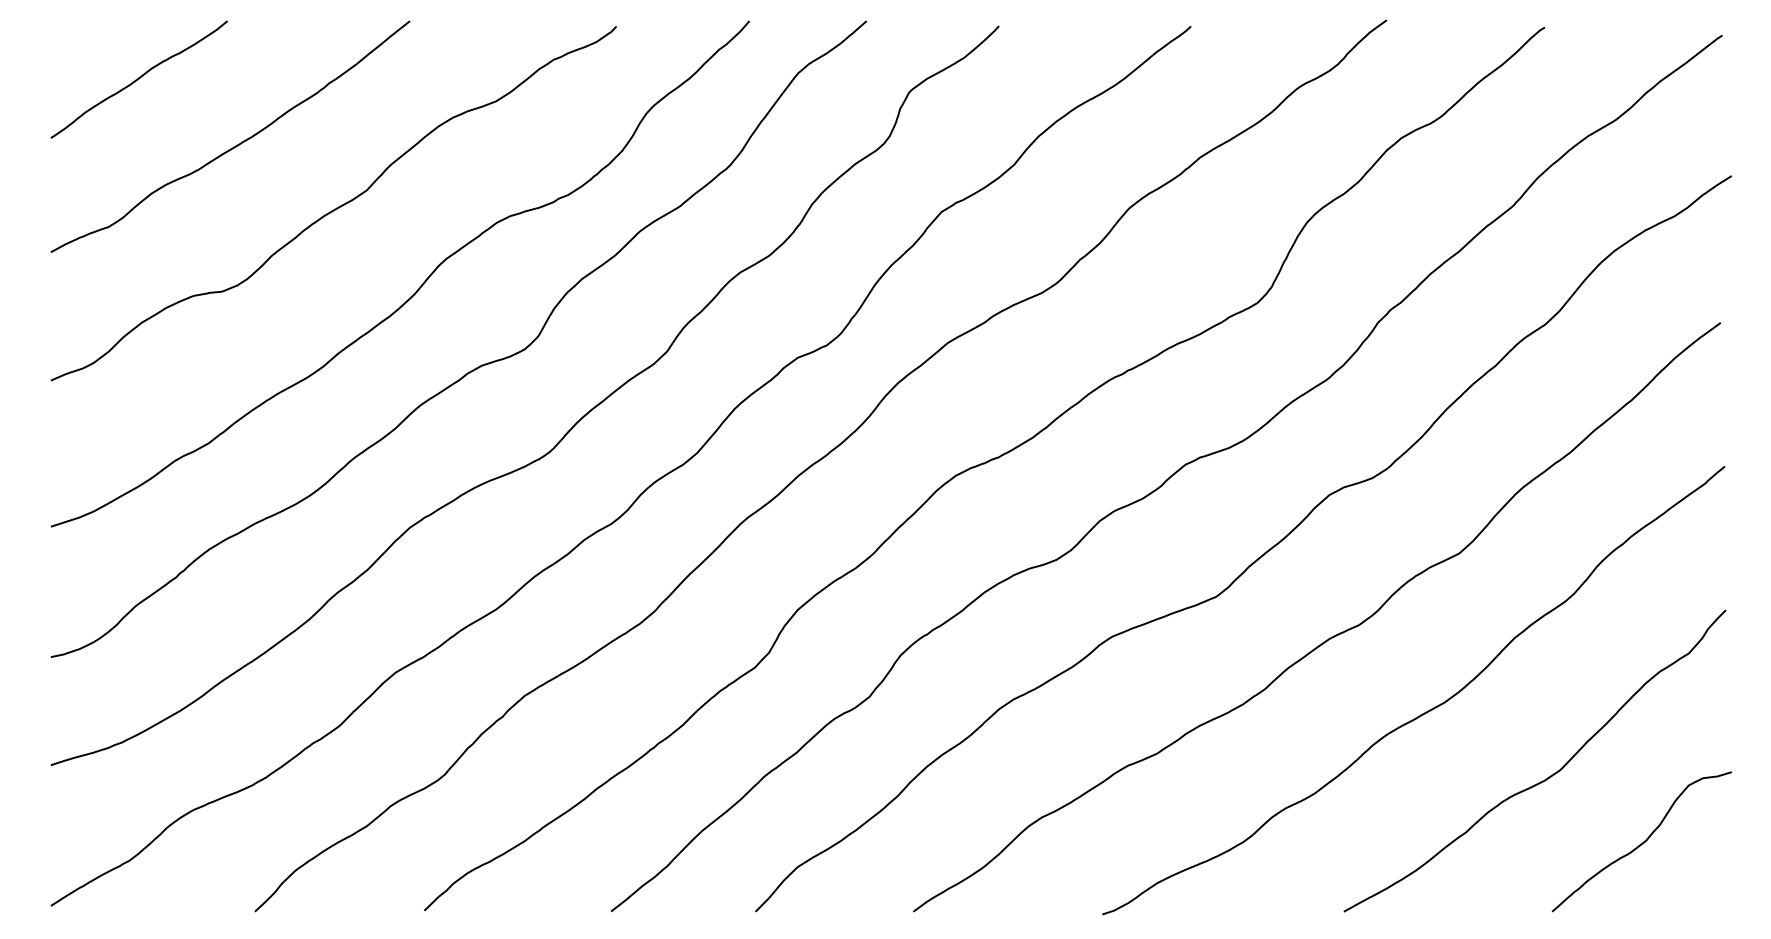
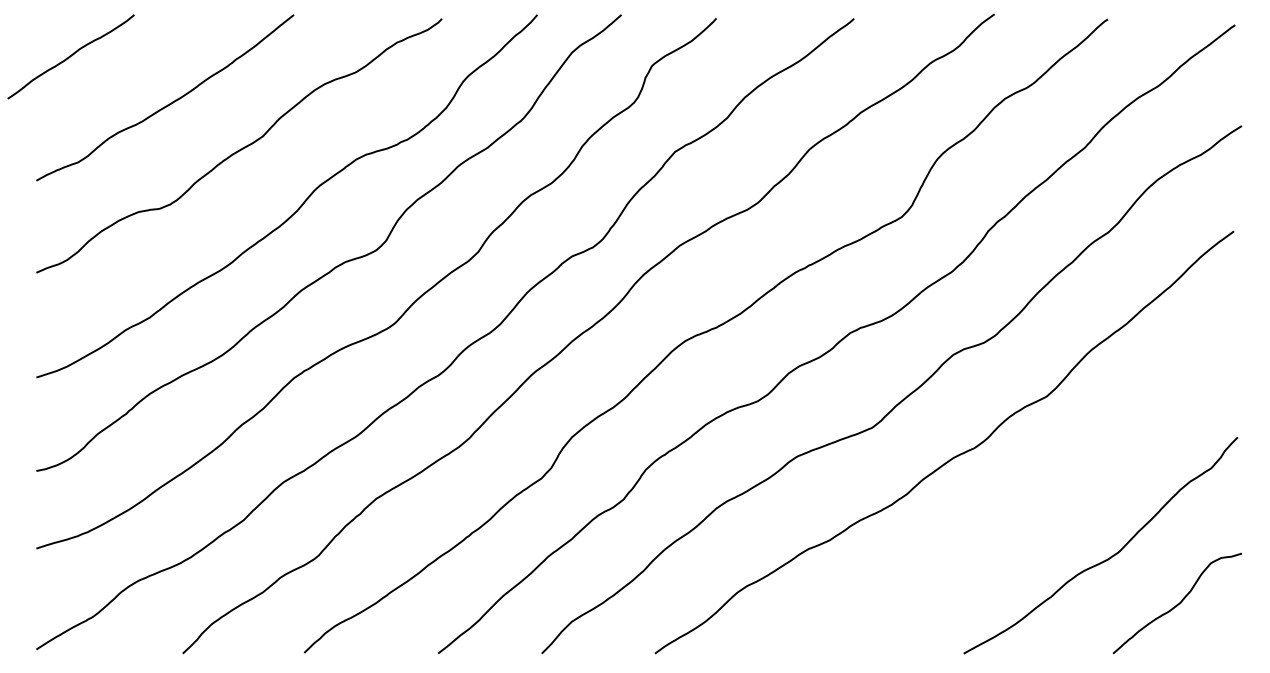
curve: (138, 79) -> (70, 56), moved
curve: (1427, 710) -> (1023, 509), removed

